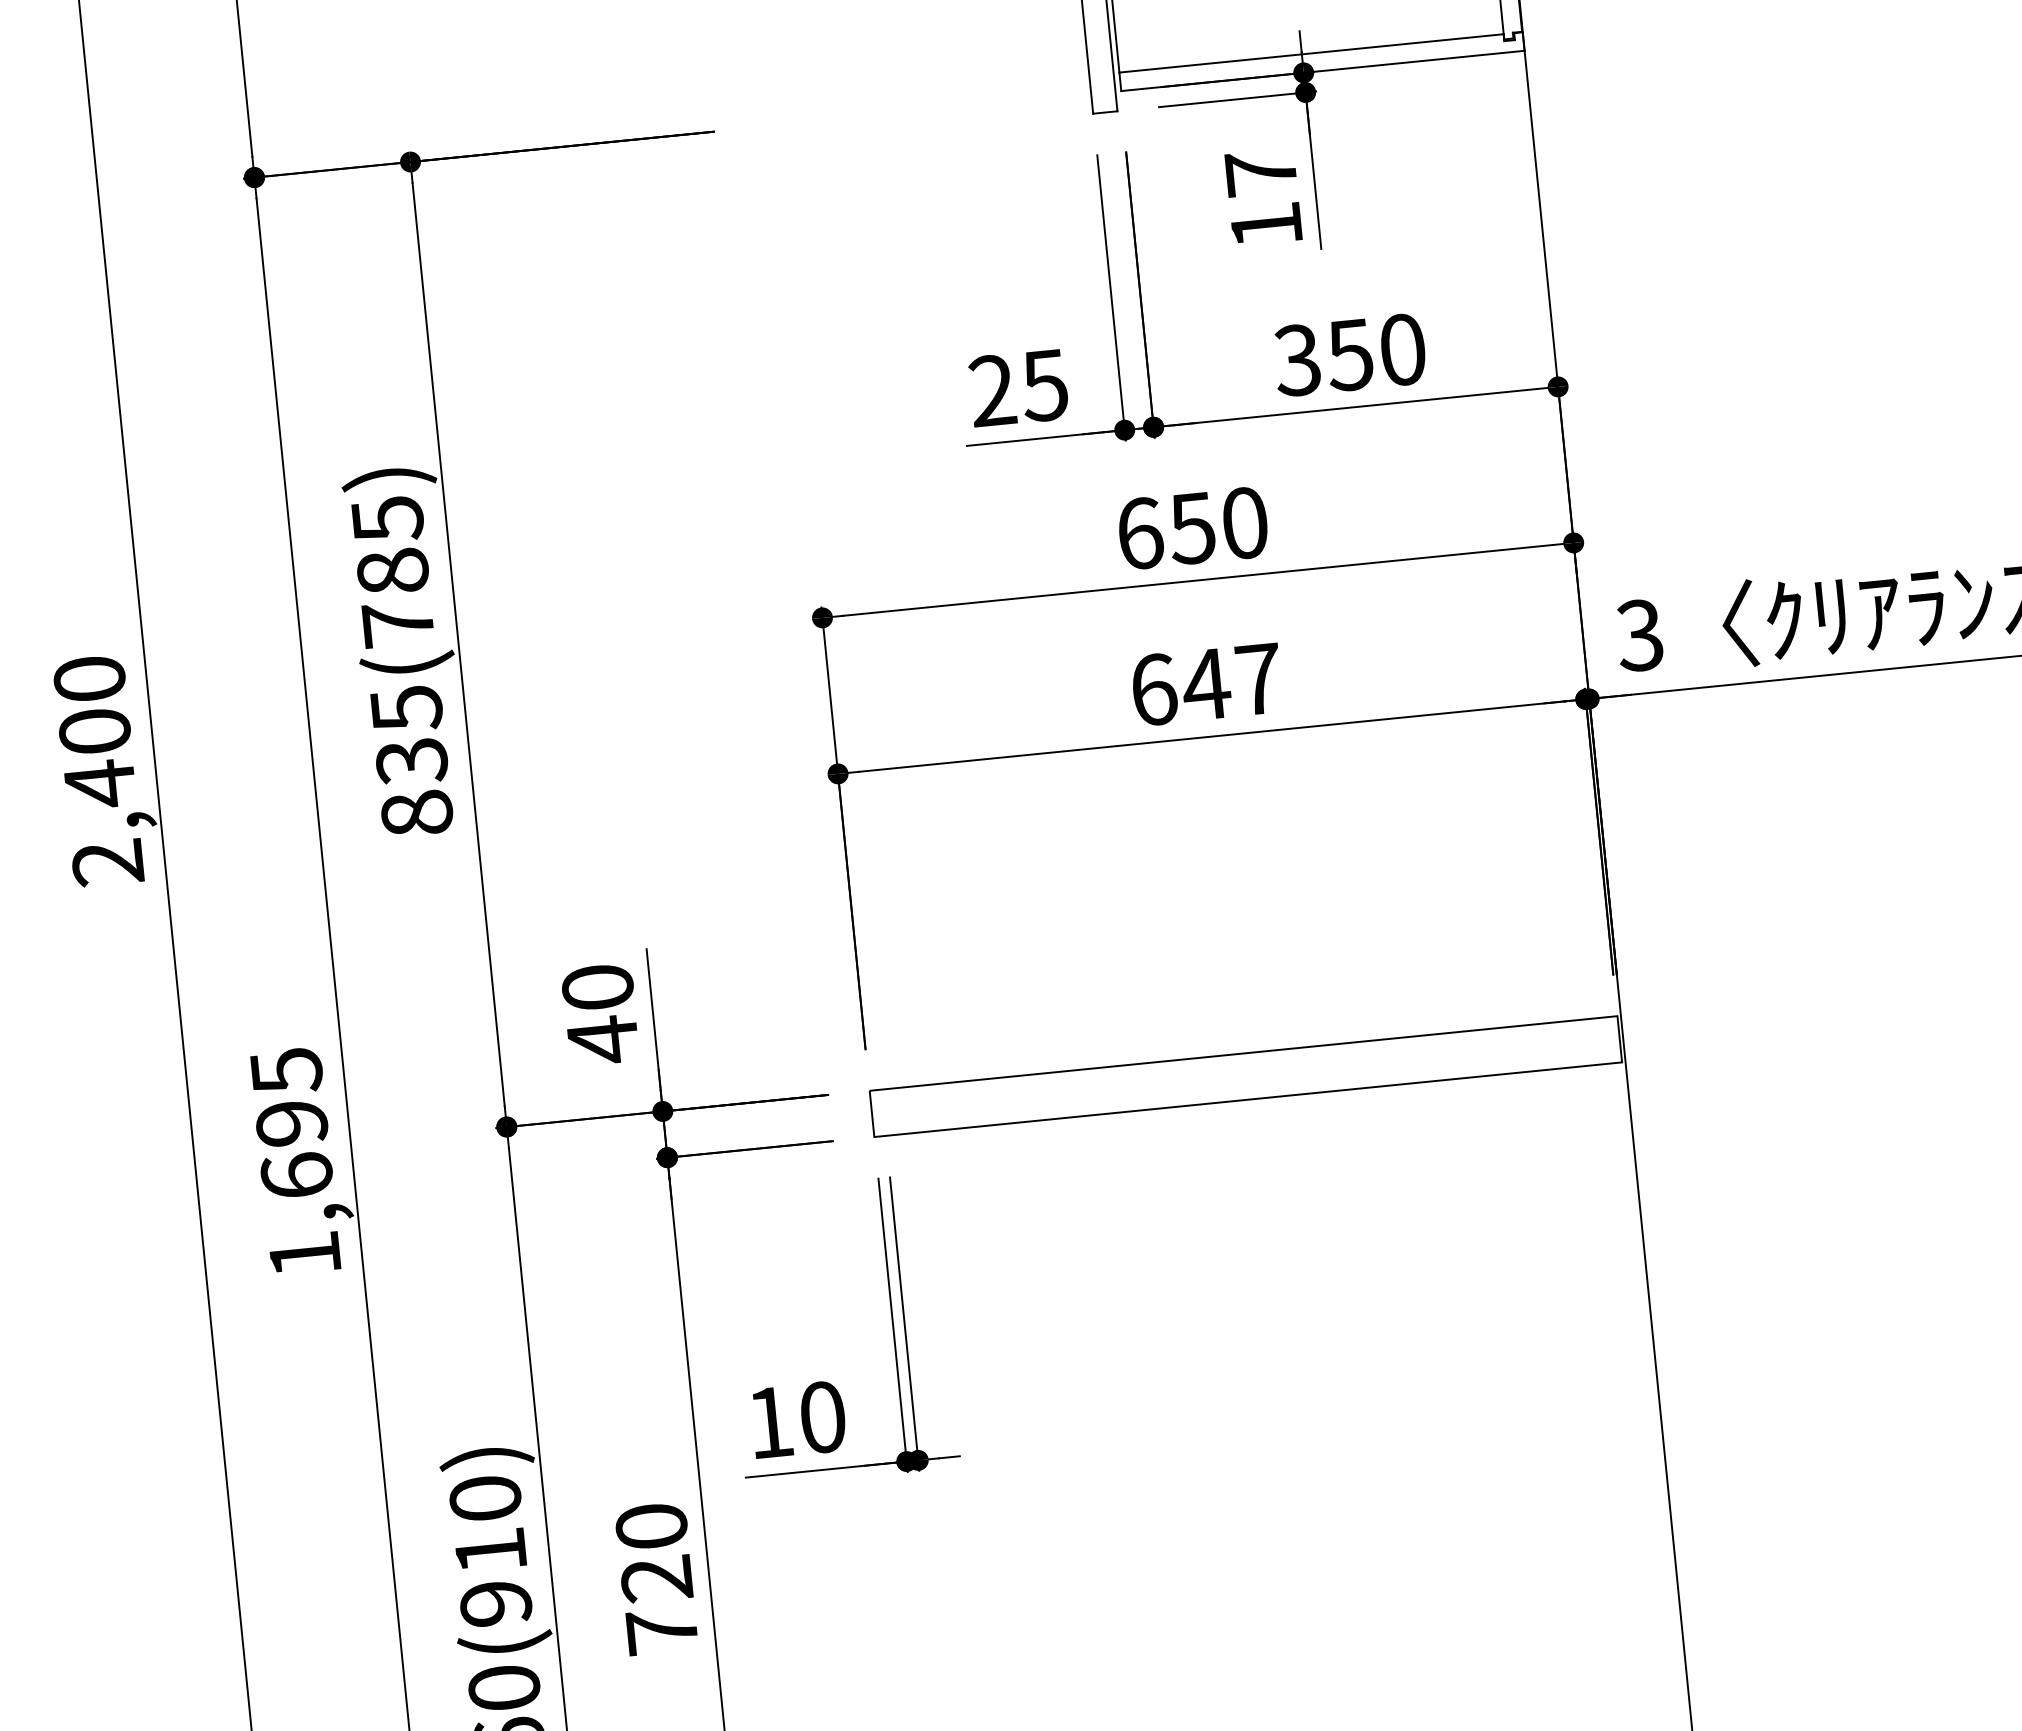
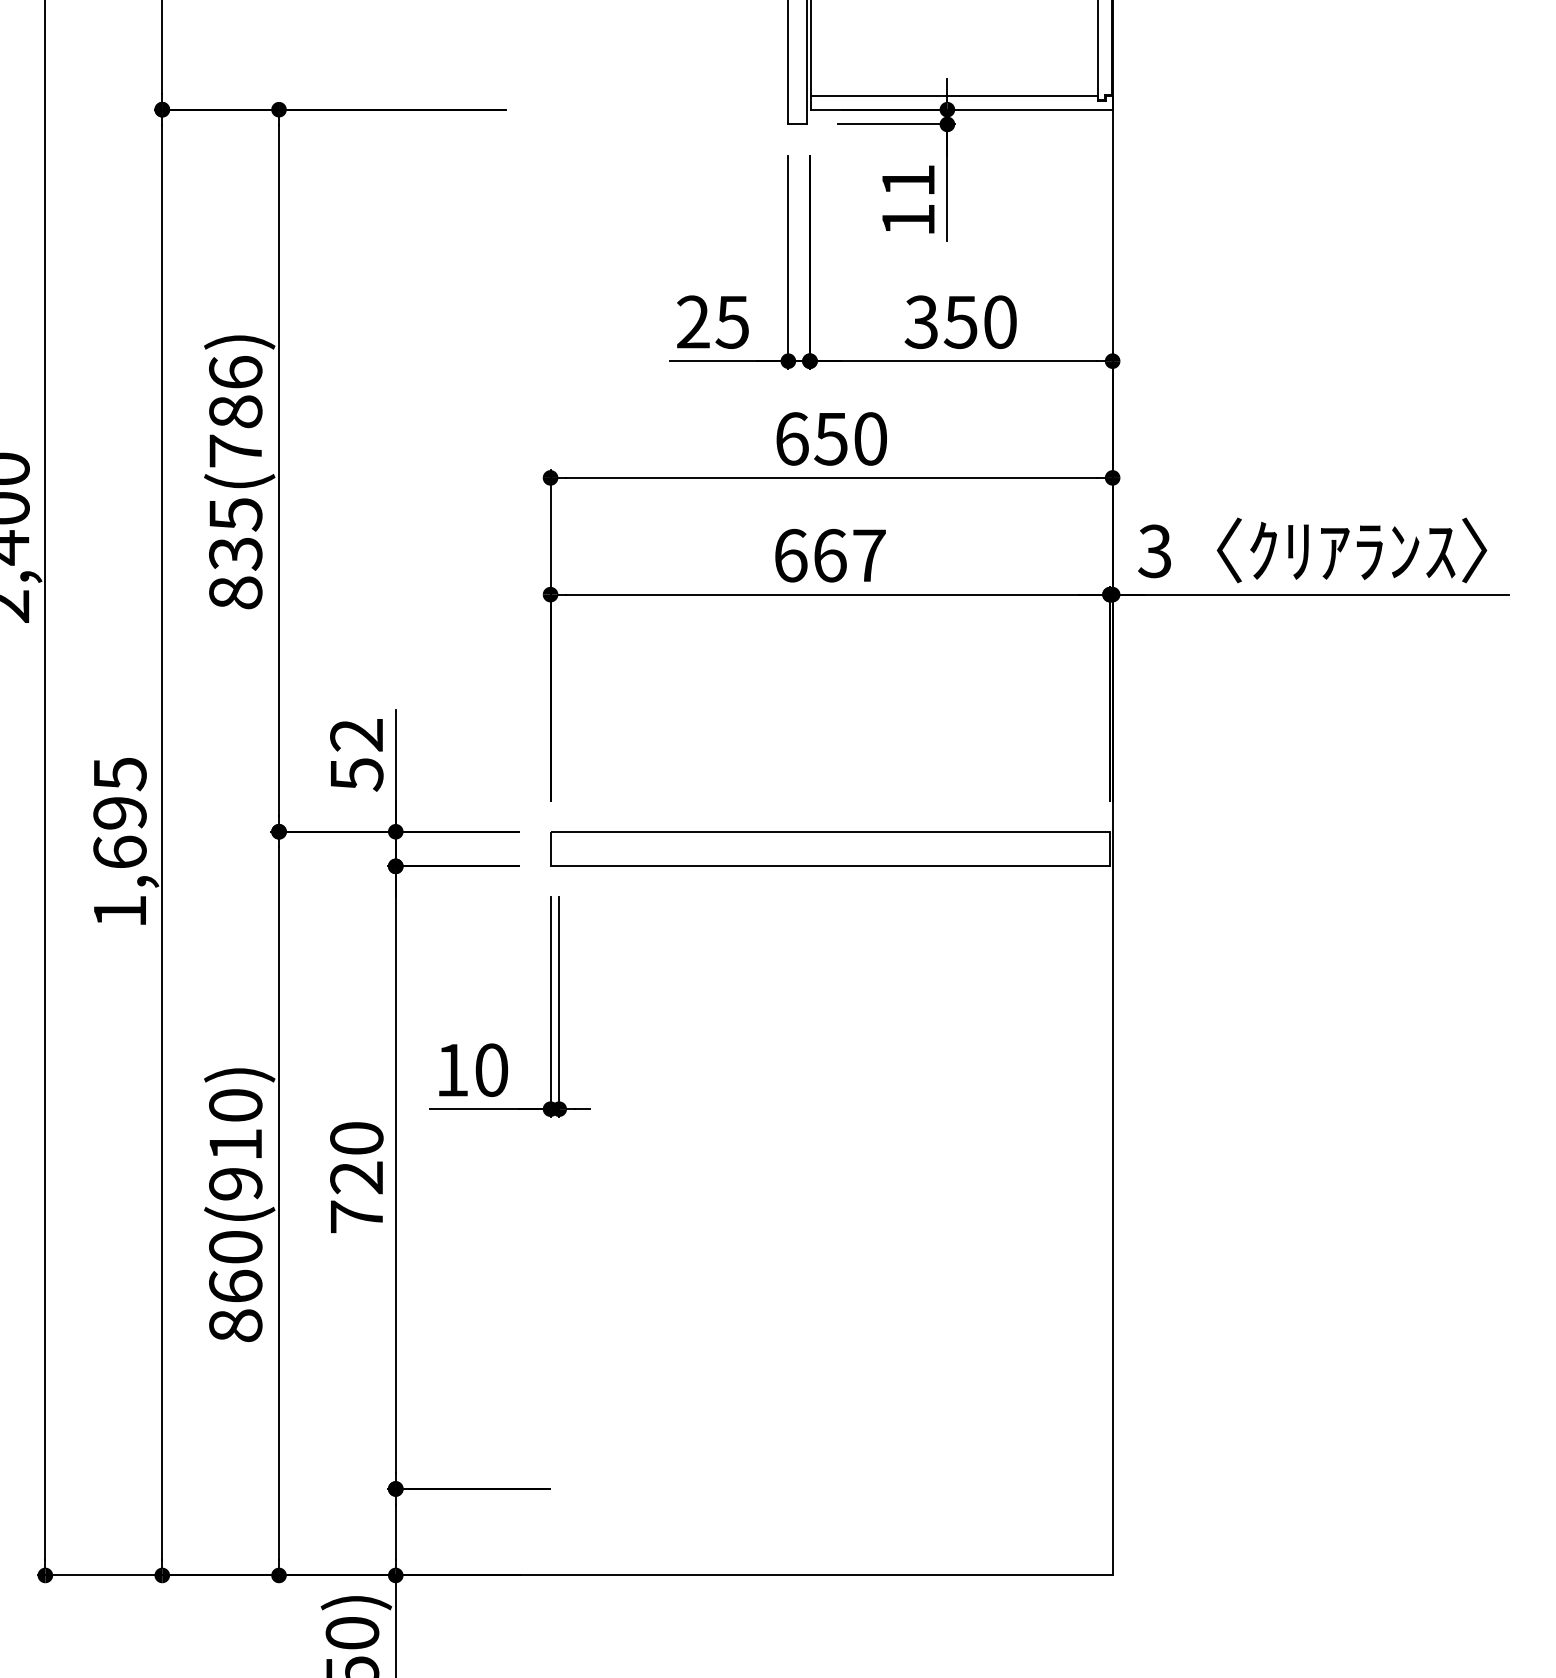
text: (1261, 172) -> (908, 180), 17 -> 11
text: (387, 519) -> (235, 372), 835(785) -> 835(786)
text: (1205, 684) -> (829, 555), 647 -> 667
text: (600, 1014) -> (356, 755), 40 -> 52

